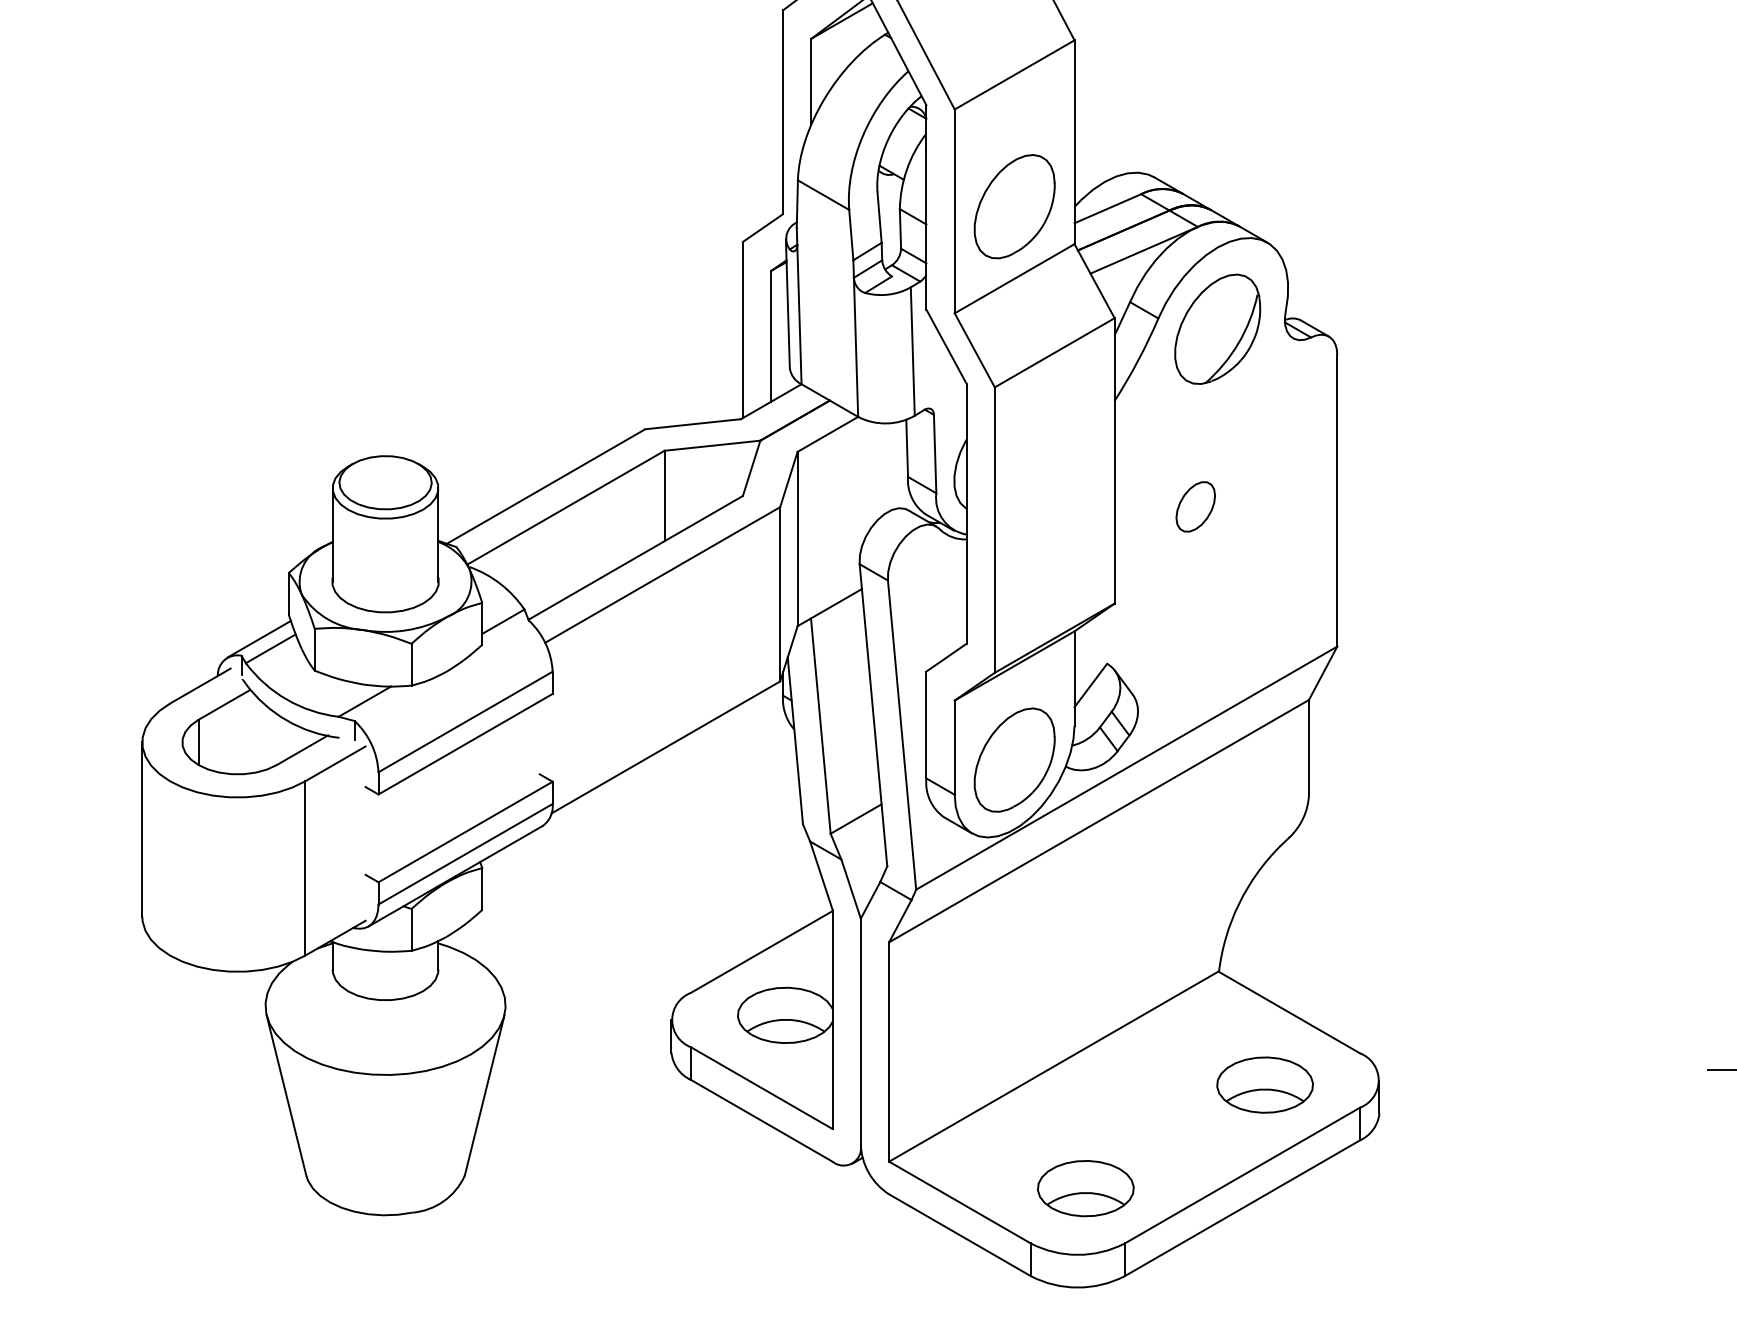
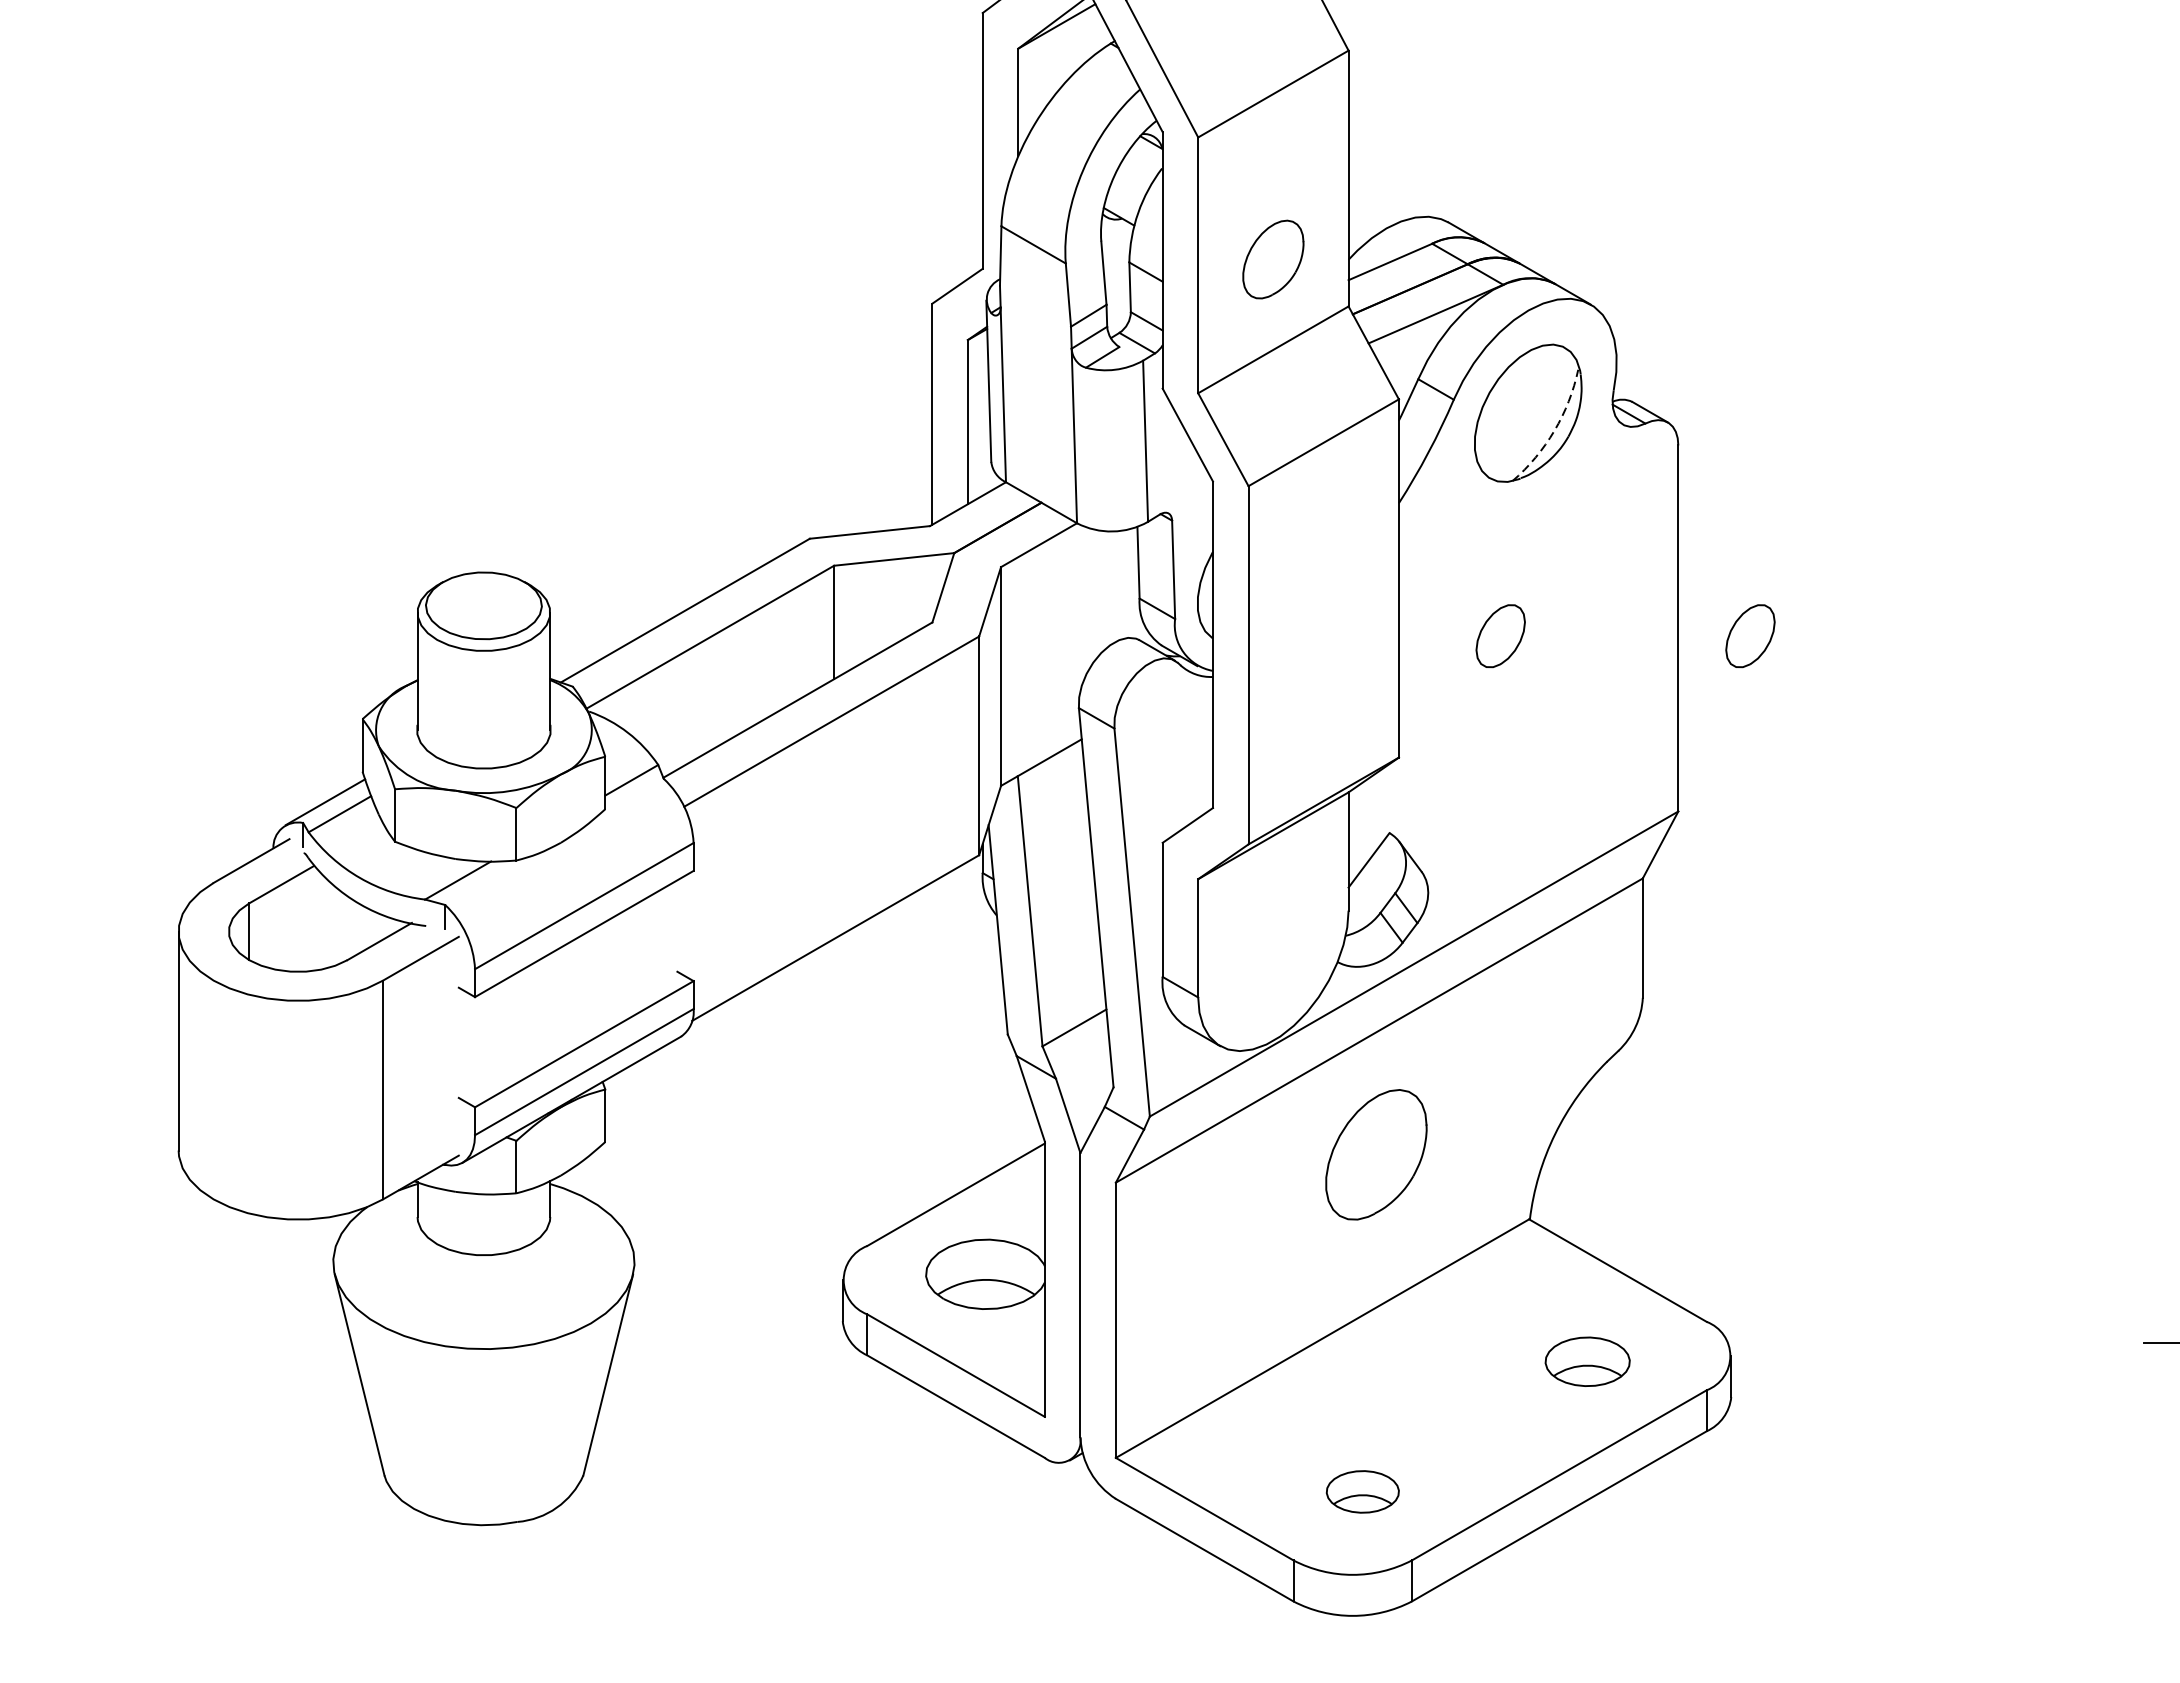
part: (1014, 206) -> (1273, 259), size x0.6
arc: (1238, 343) -> (1554, 431), solid -> dashed
part: (1394, 506) -> (1750, 635), added
part: (1014, 759) -> (1376, 1153), moved
part: (1264, 1084) -> (1586, 1361), size x0.7
part: (1085, 1188) -> (1362, 1491), size x0.6

